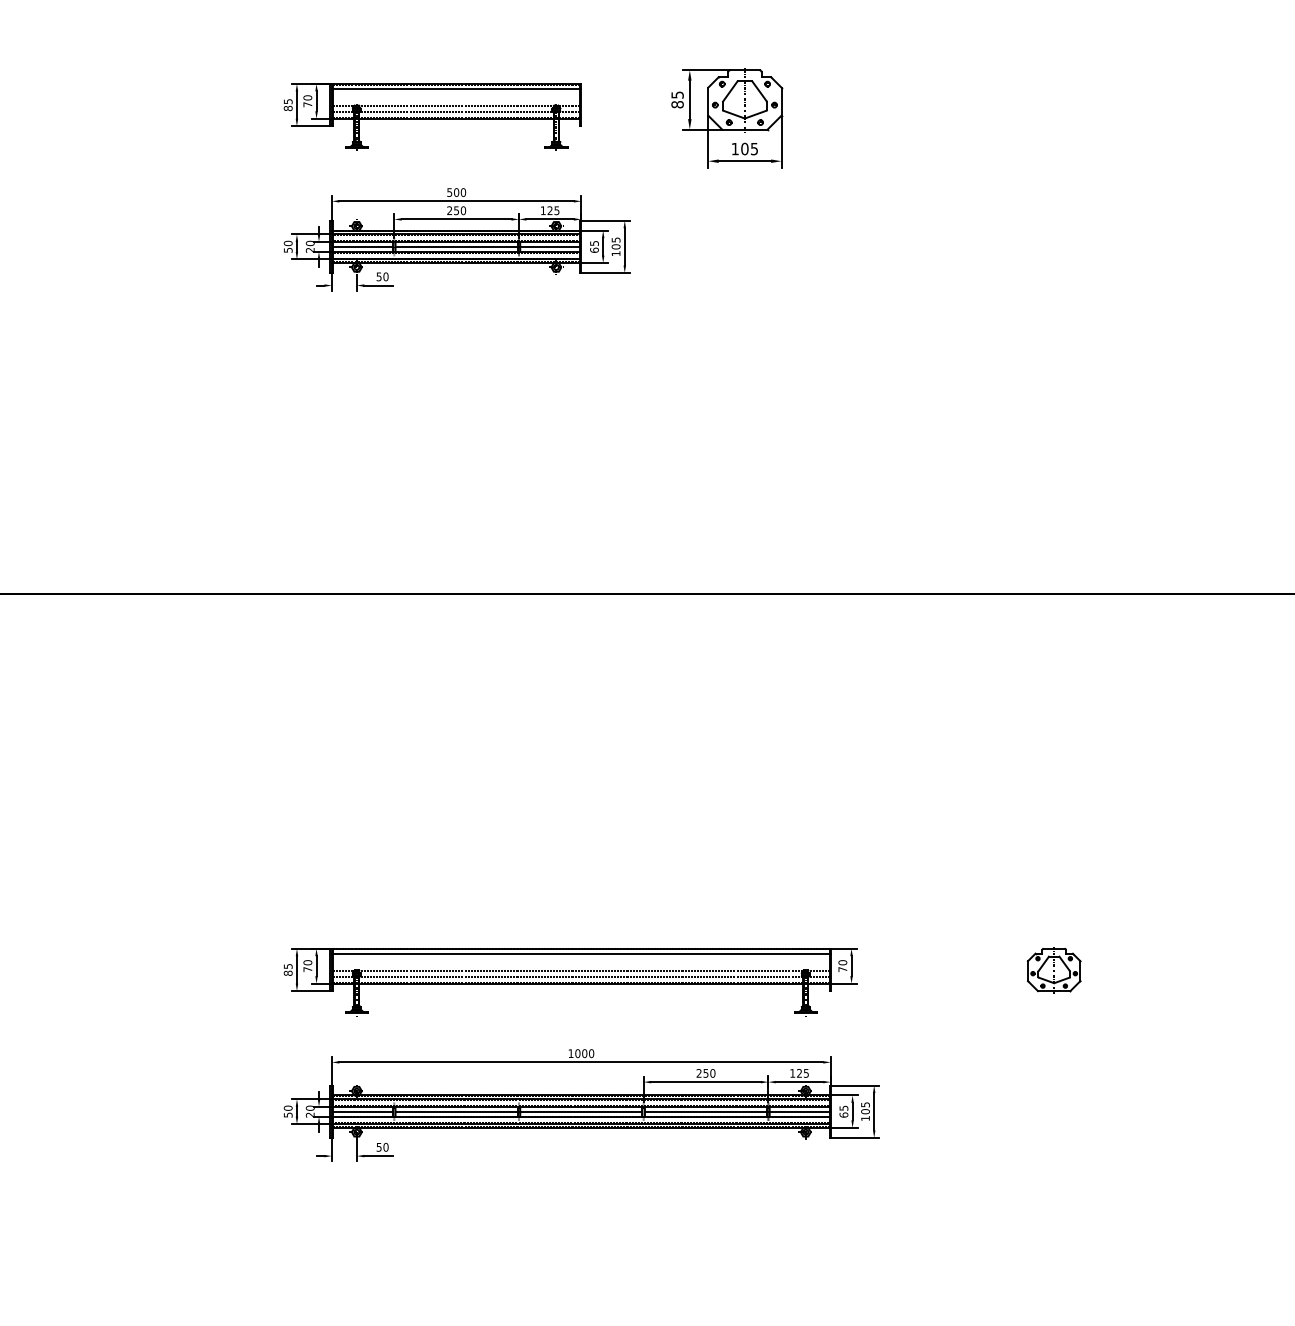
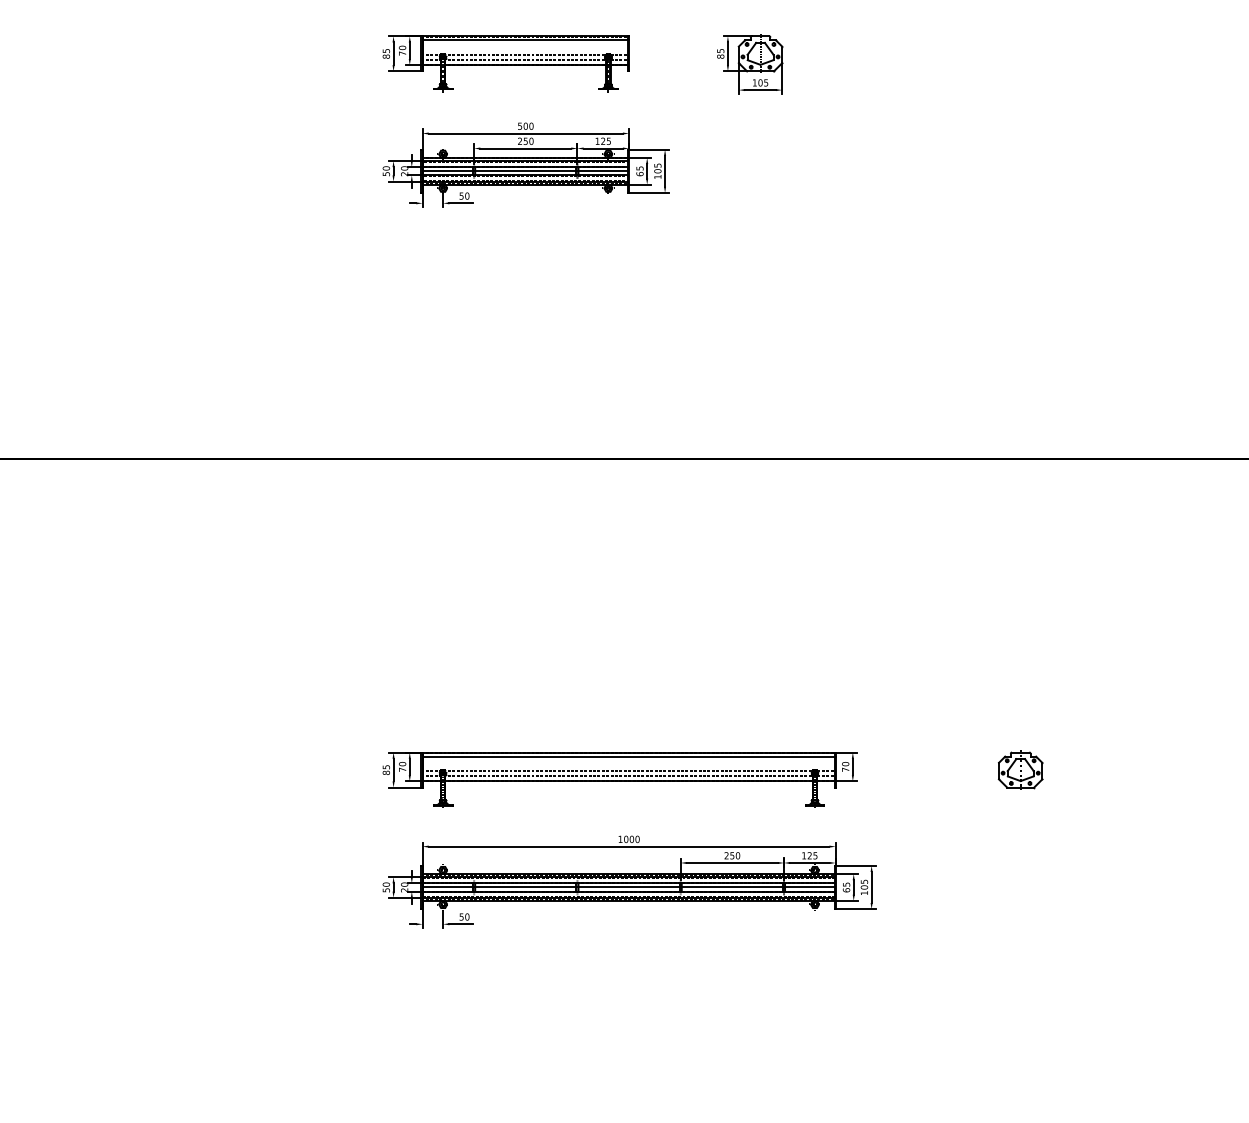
part: (727, 117) -> (750, 64), size x0.71

